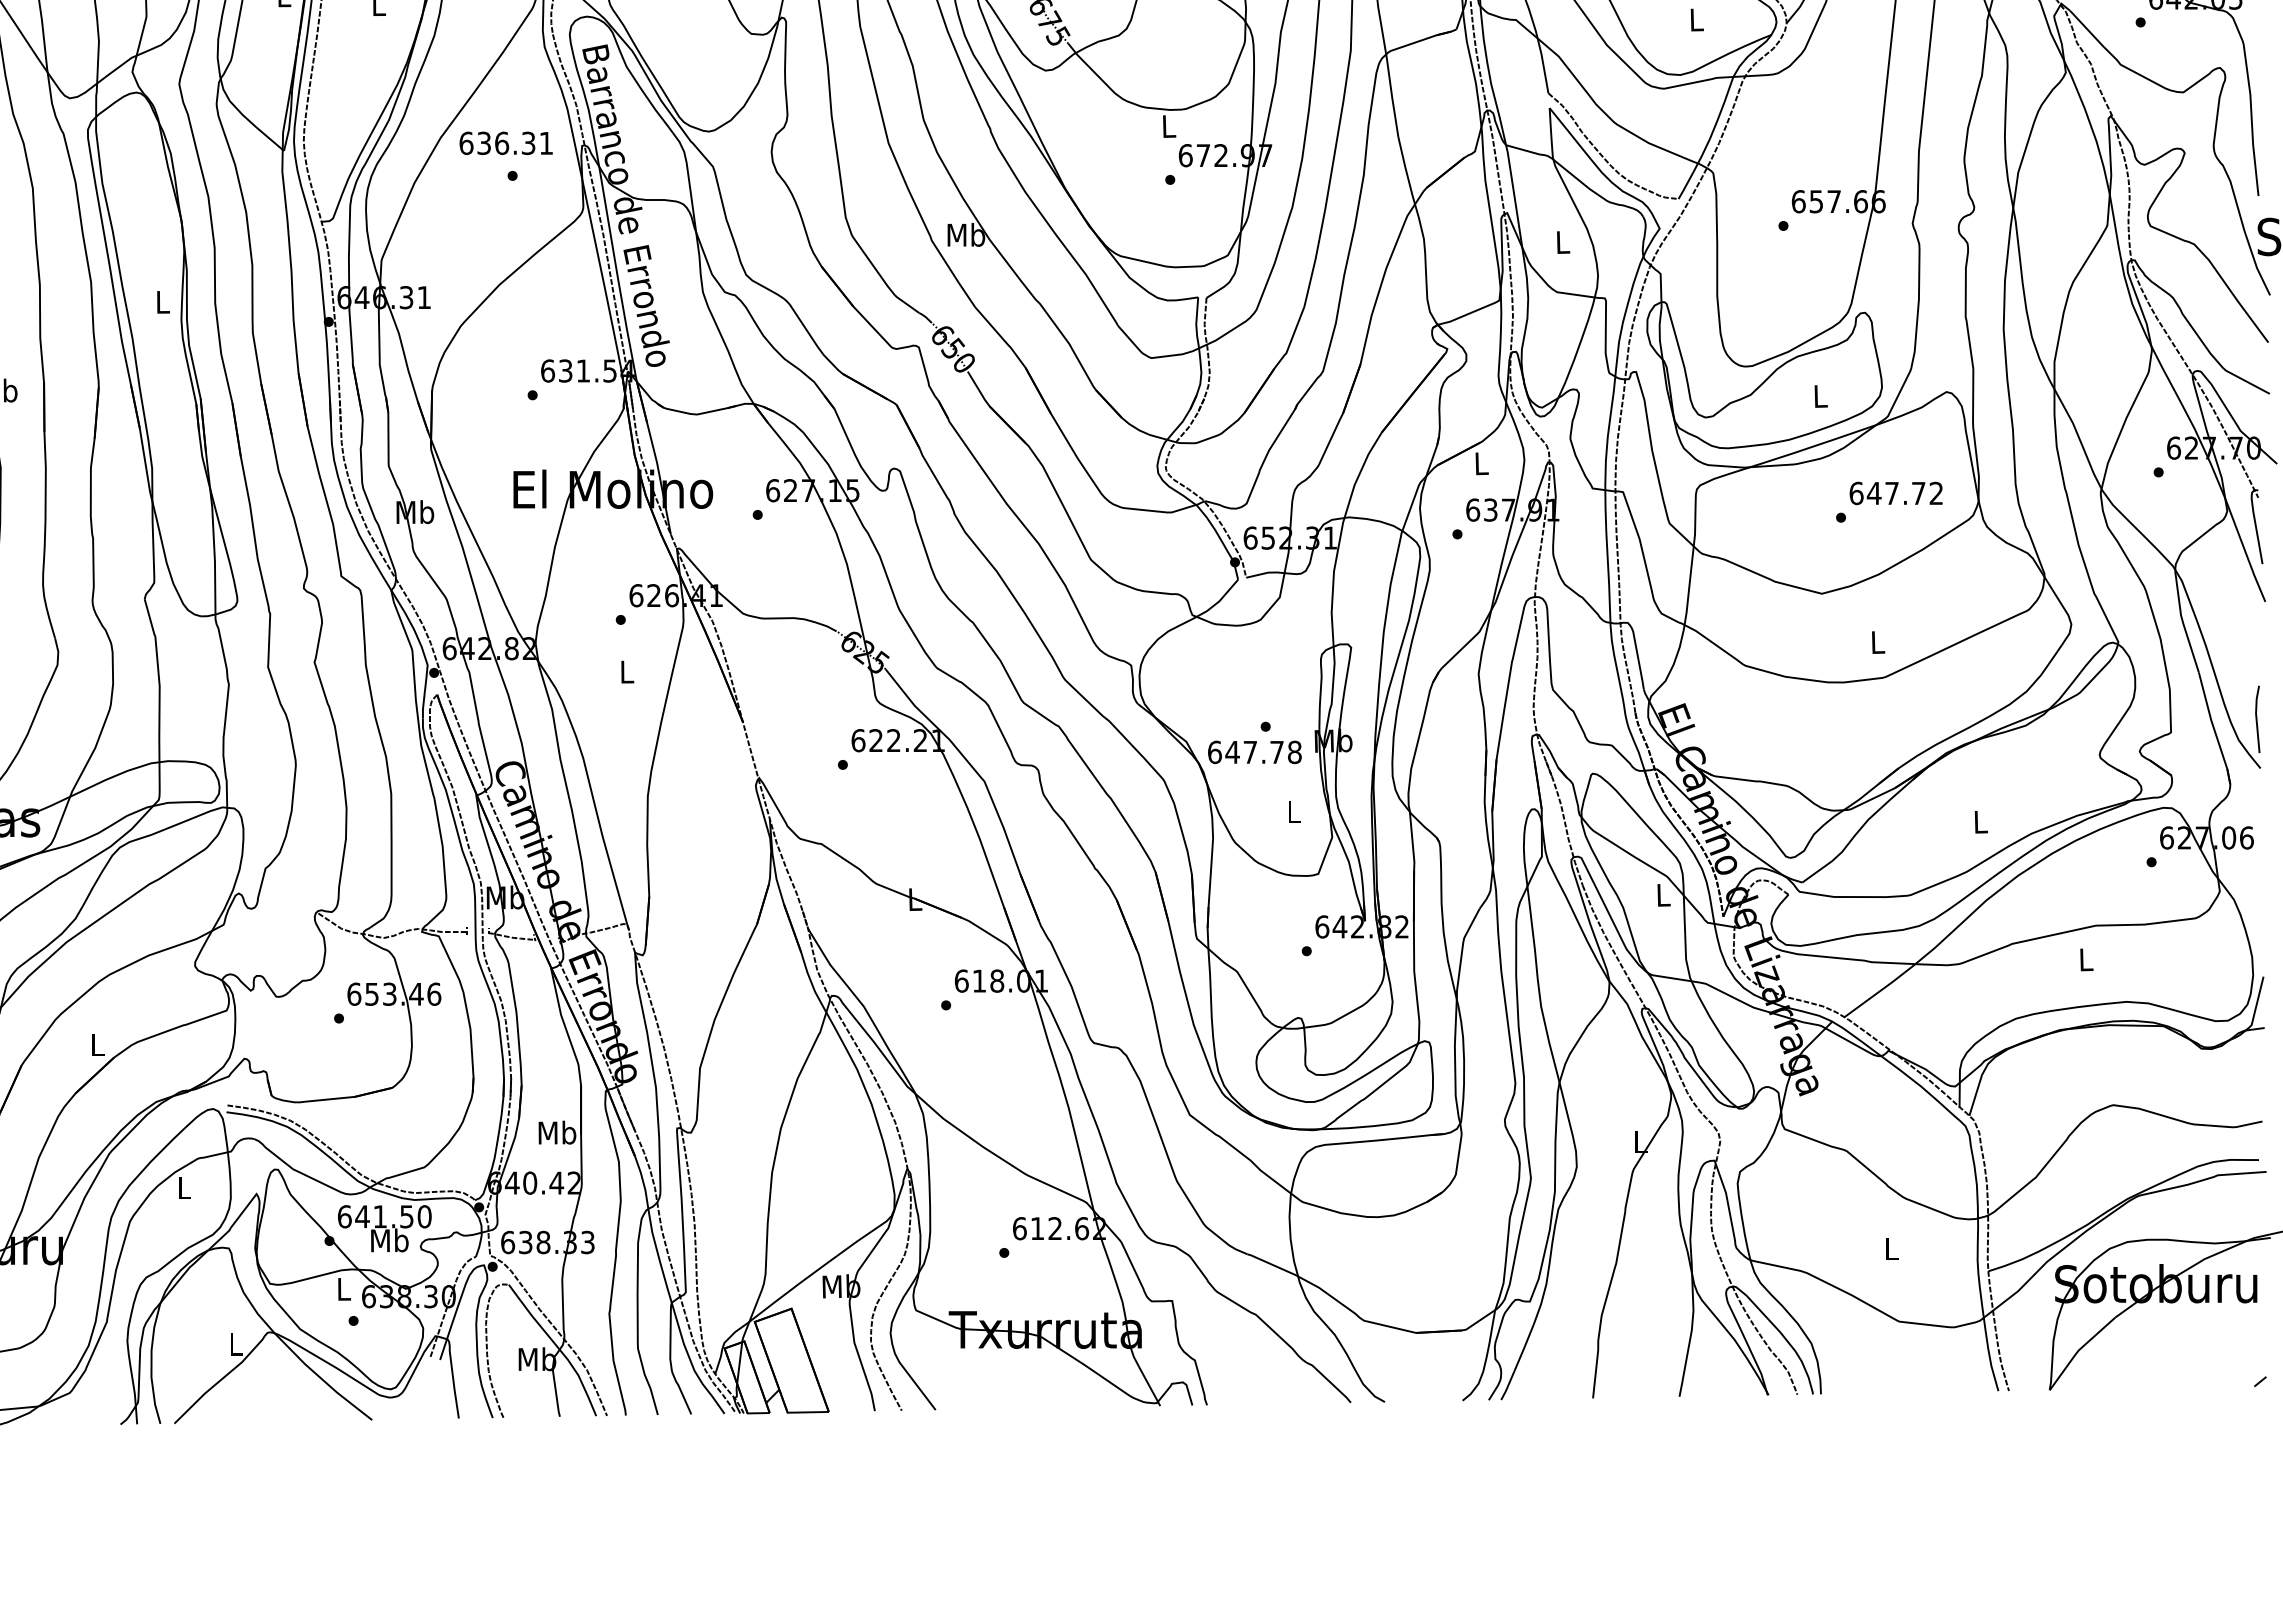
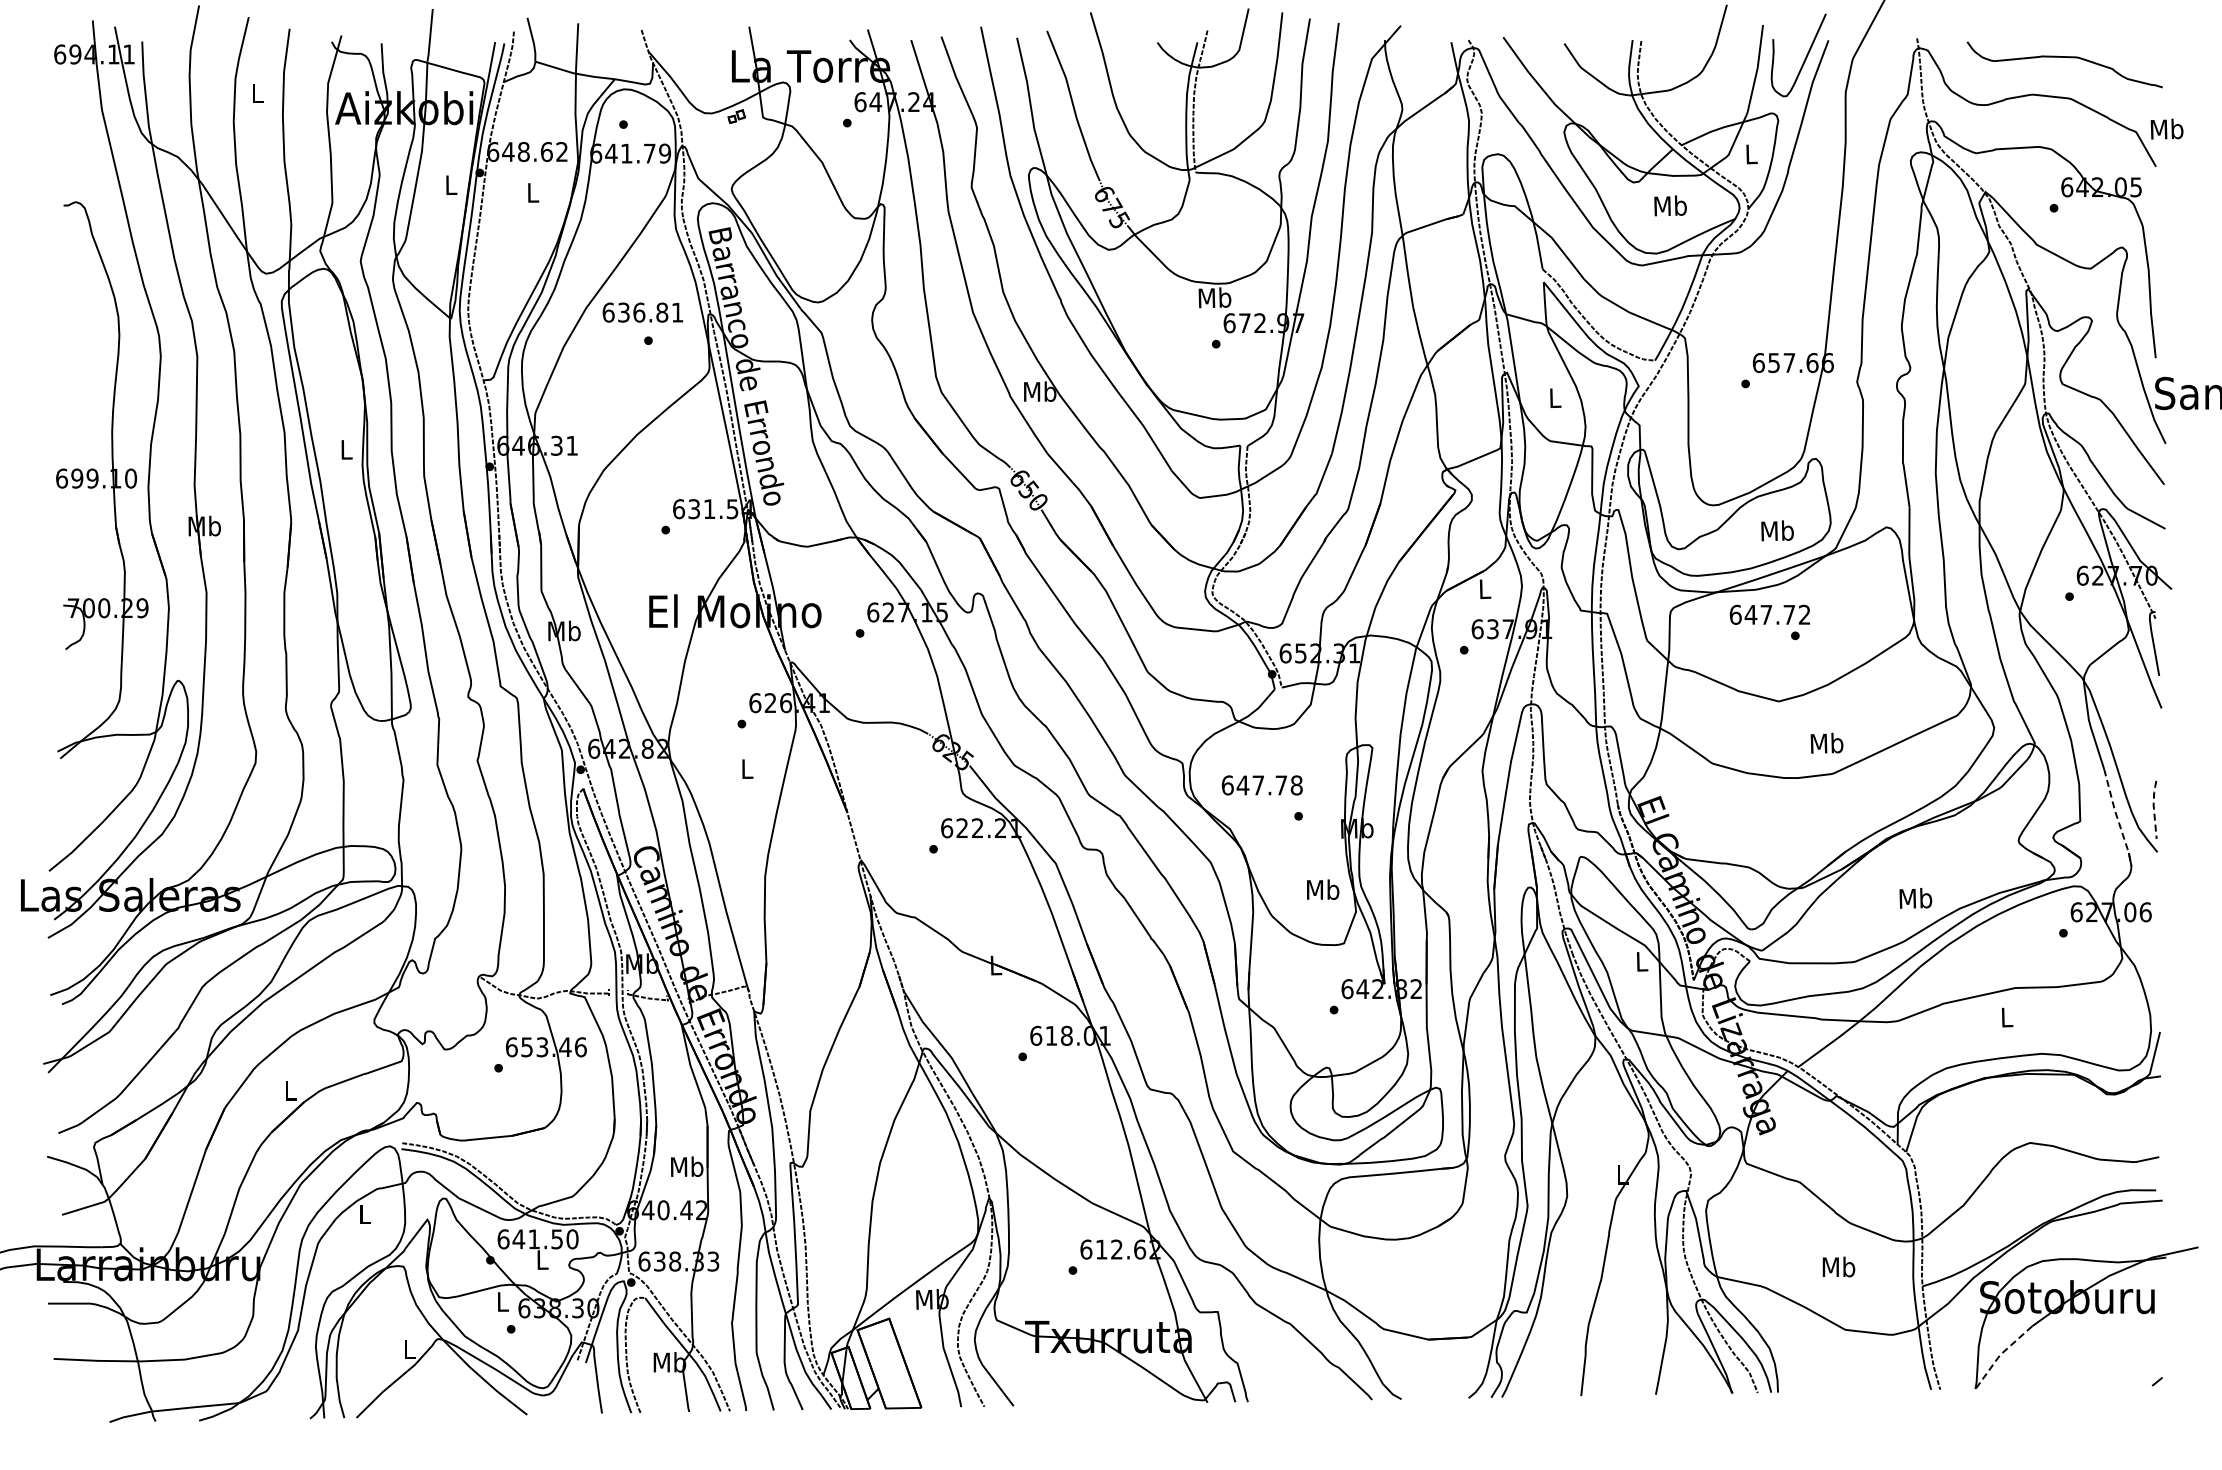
text: (1696, 19) -> (1670, 205), L -> Mb
text: (1168, 125) -> (1214, 297), L -> Mb
text: (528, 143) -> (662, 312), 636.31 -> 636.81
text: (1820, 395) -> (1777, 530), L -> Mb
text: (1895, 493) -> (1769, 614), moved
text: (1877, 641) -> (1826, 742), L -> Mb
line: (2255, 717) -> (2153, 808), solid -> dashed
line: (2214, 729) -> (2117, 818), solid -> dashed
text: (1253, 752) -> (1261, 785), moved
text: (1294, 811) -> (1323, 889), L -> Mb
text: (1980, 821) -> (1915, 898), L -> Mb
text: (389, 1240) -> (542, 1259), Mb -> L
text: (1891, 1248) -> (1838, 1266), L -> Mb
line: (2078, 1350) -> (2000, 1354), solid -> dashed

